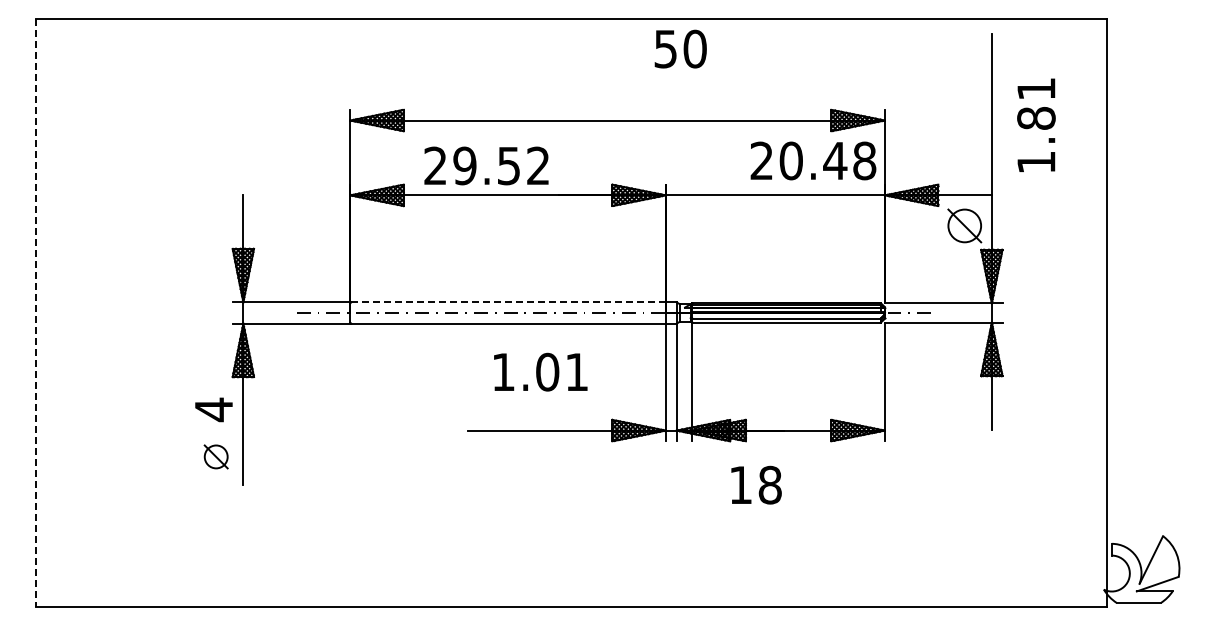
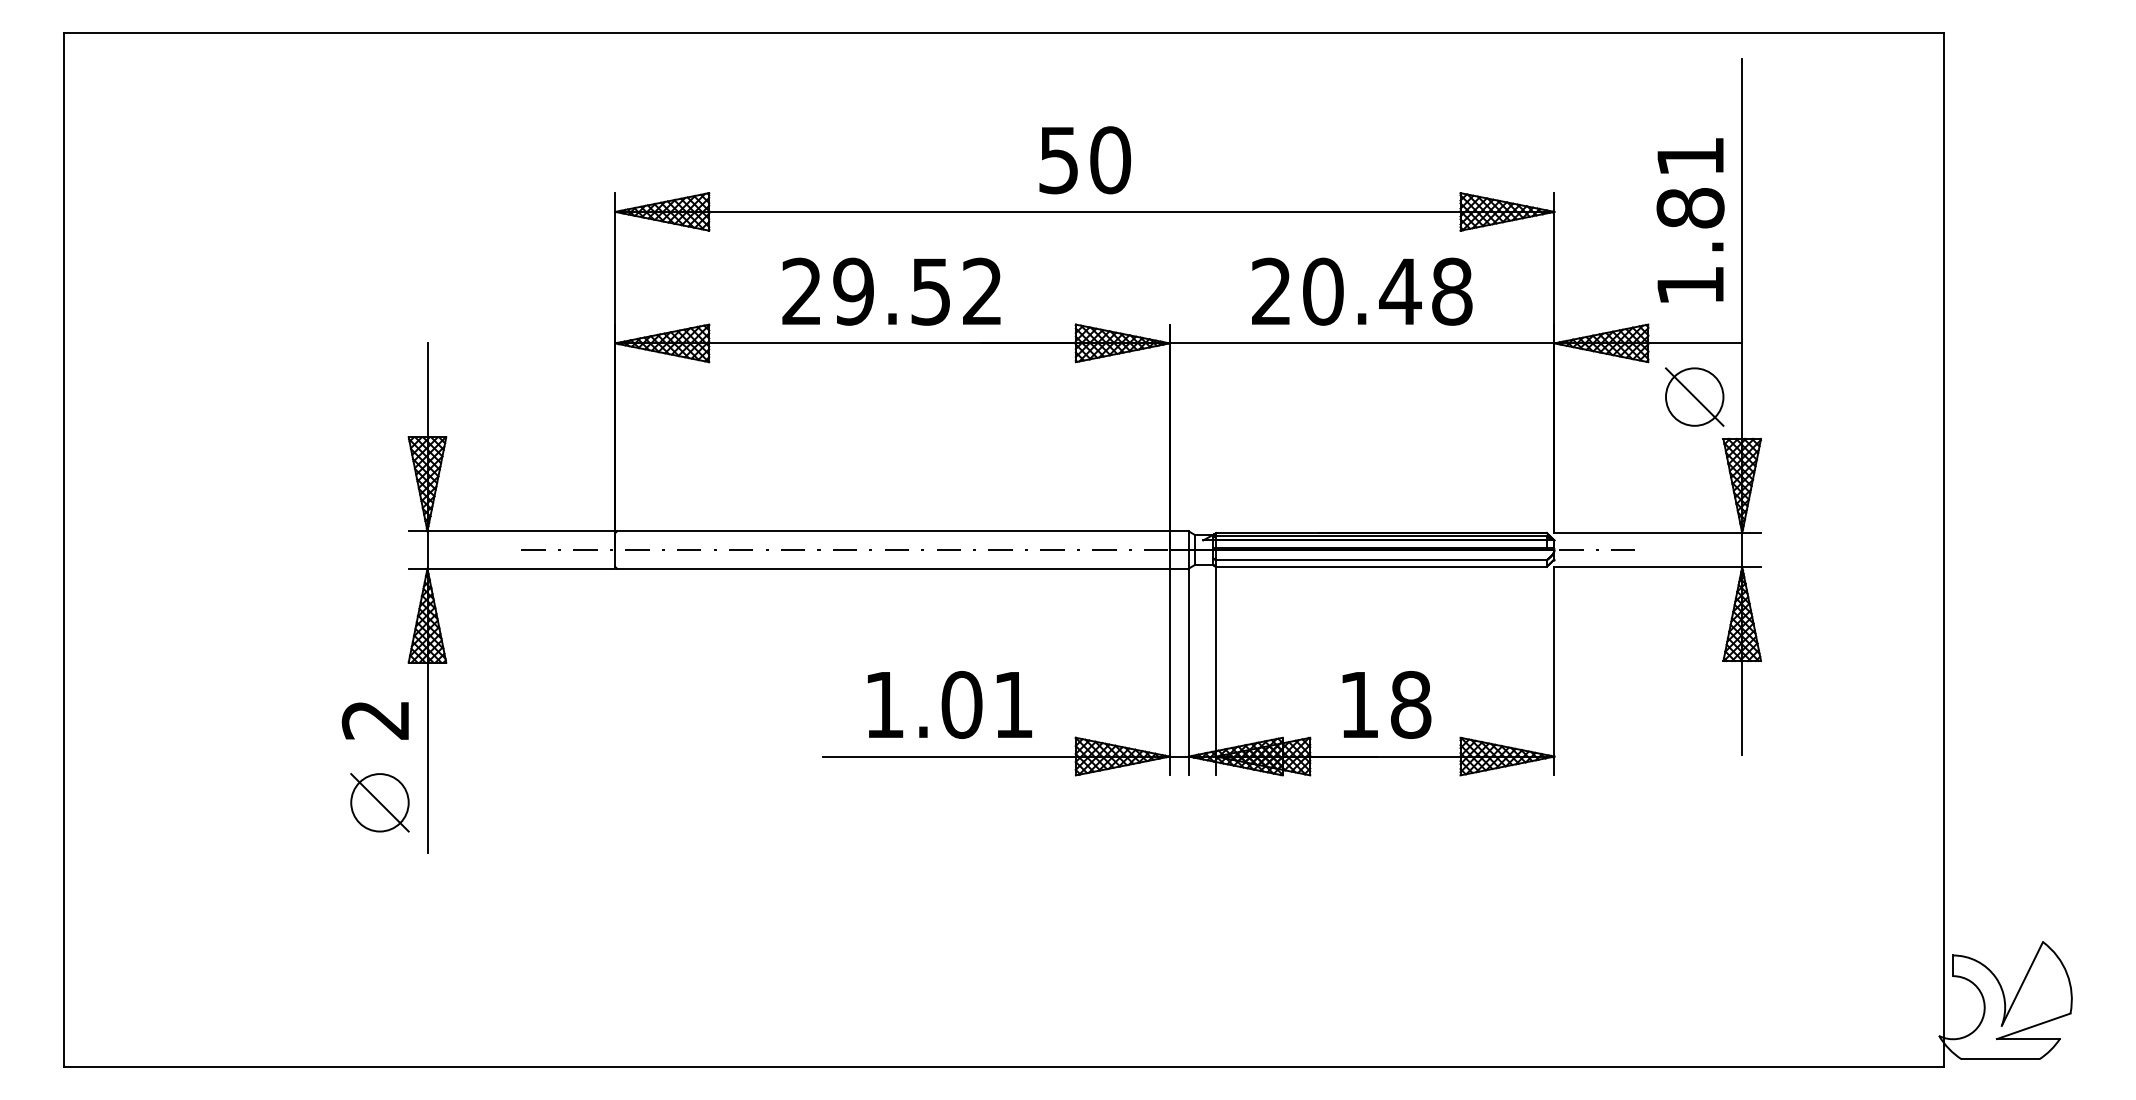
text: (680, 48) -> (1084, 159), moved
text: (1036, 124) -> (1690, 218), moved
text: (813, 160) -> (1362, 290), moved
text: (486, 165) -> (891, 290), moved
line: (508, 302) -> (893, 531), dashed -> solid
line: (36, 313) -> (64, 550), dashed -> solid
text: (540, 371) -> (949, 703), moved
text: (213, 409) -> (375, 719), 4 -> 2
part: (215, 456) -> (378, 802), size x1.43
text: (756, 484) -> (1386, 703), moved

